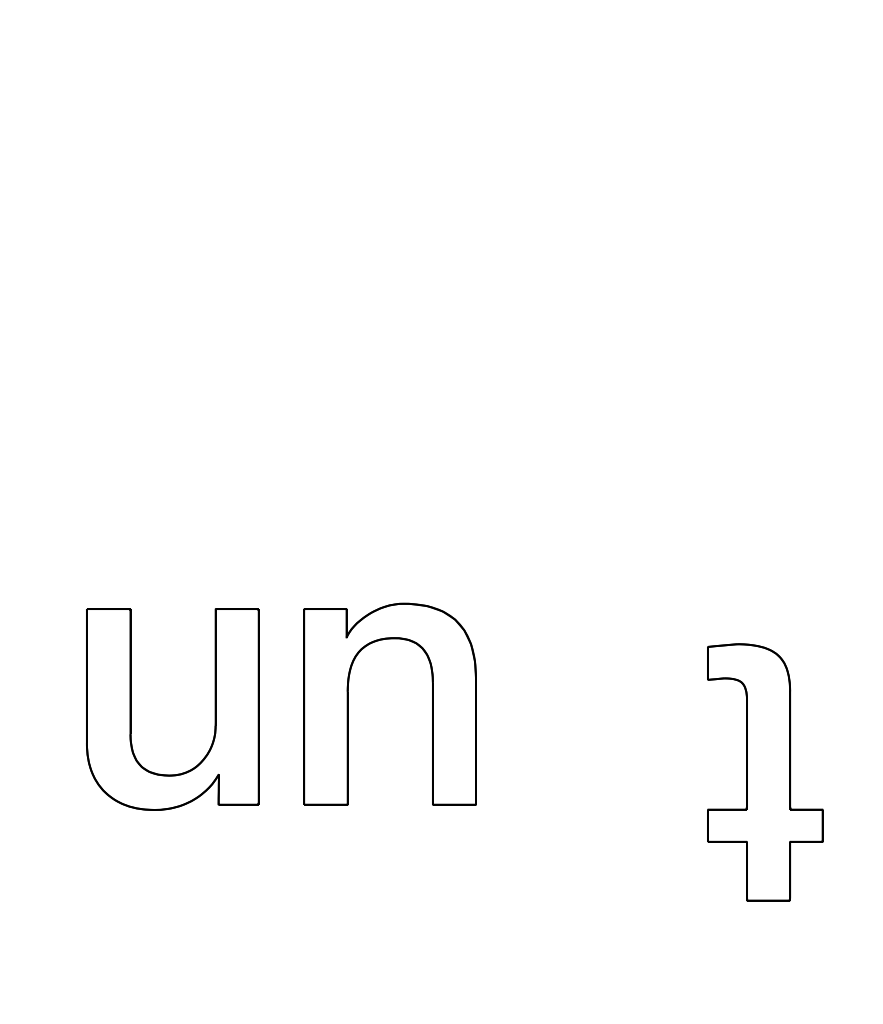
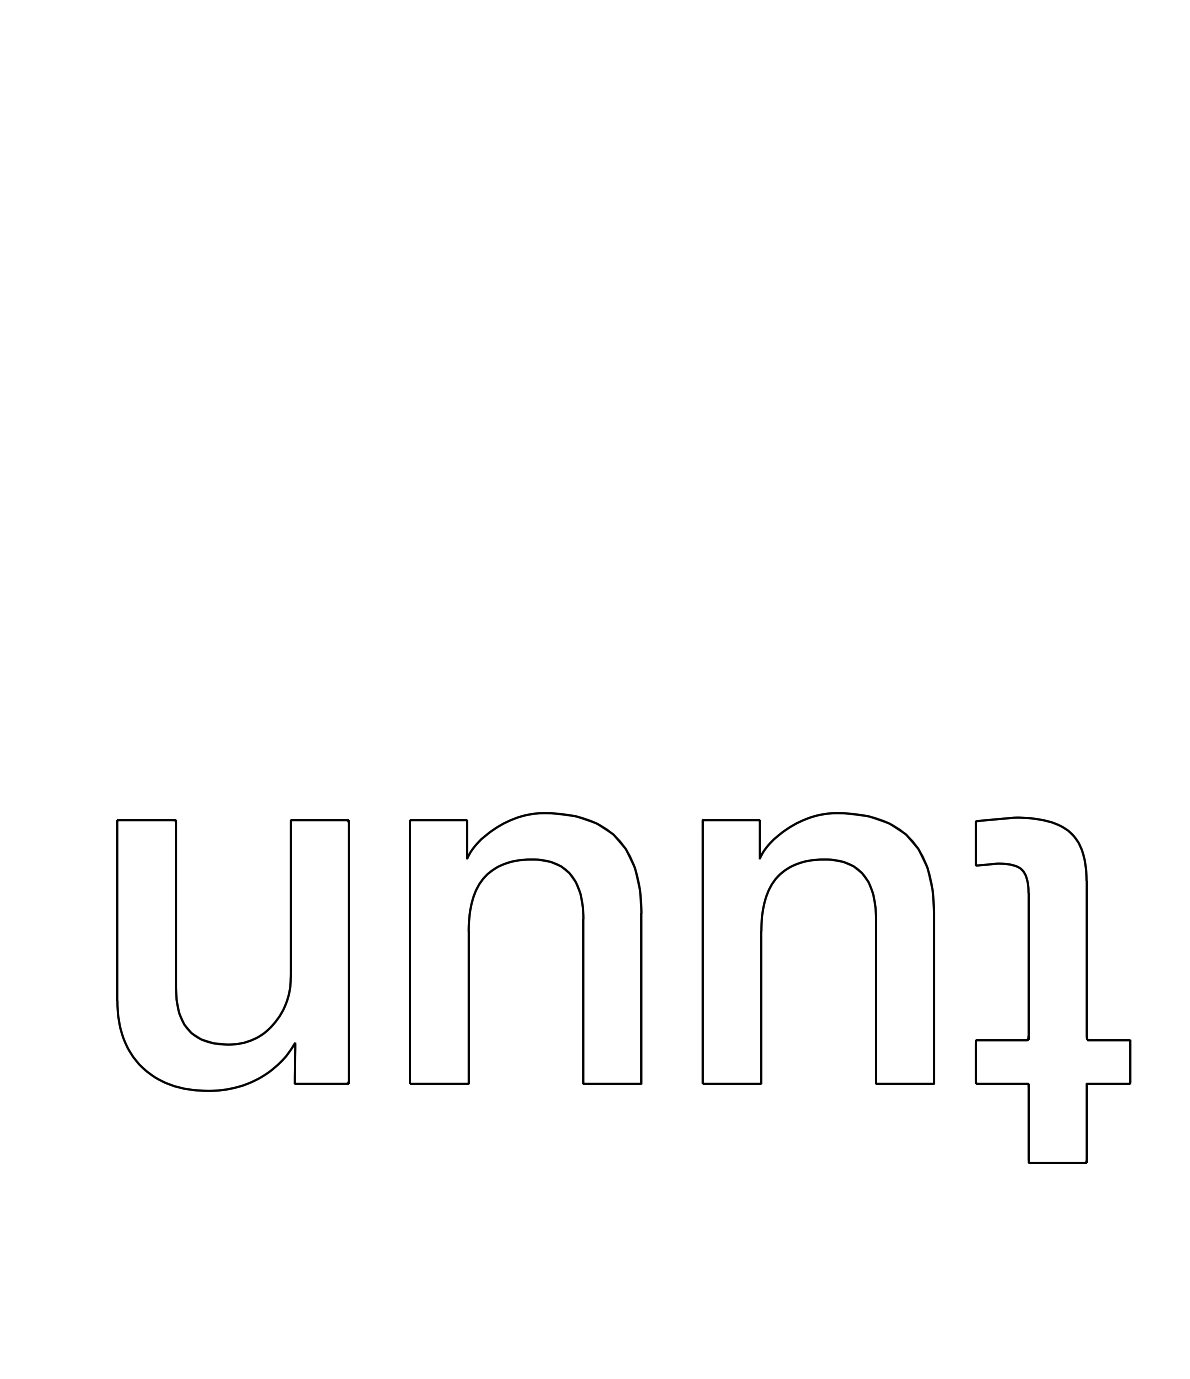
part: (565, 704) -> (762, 948), added
part: (765, 771) -> (1053, 989), moved

